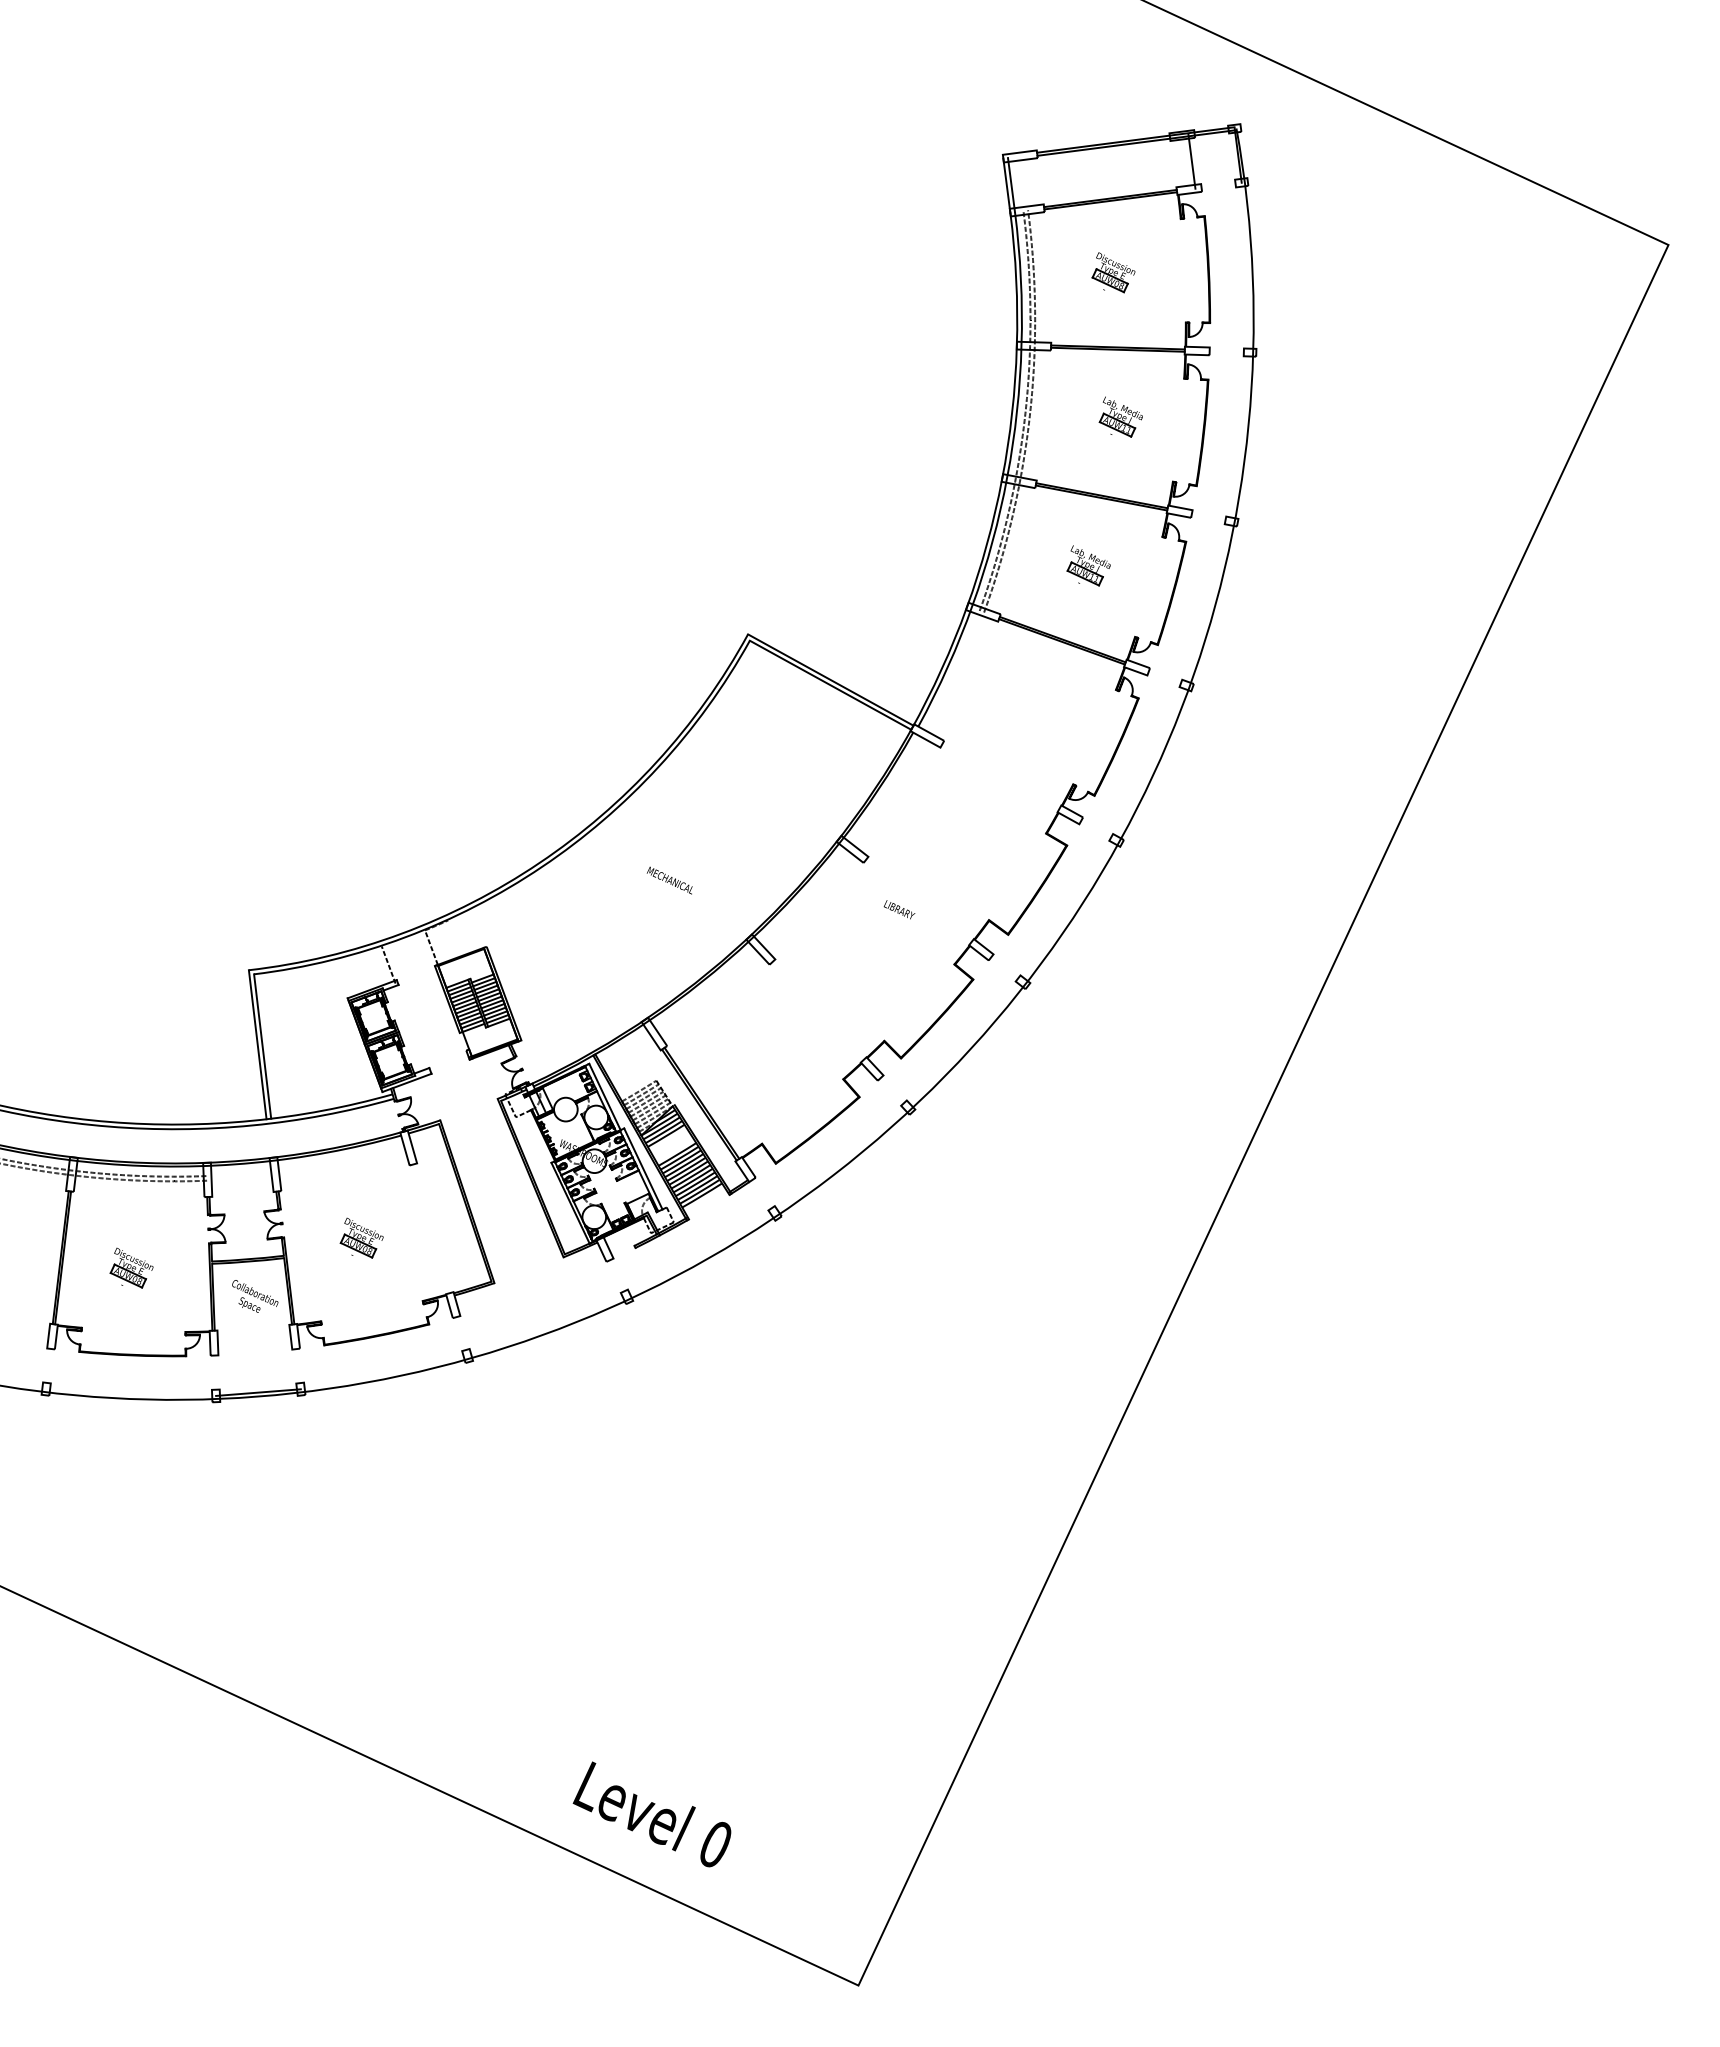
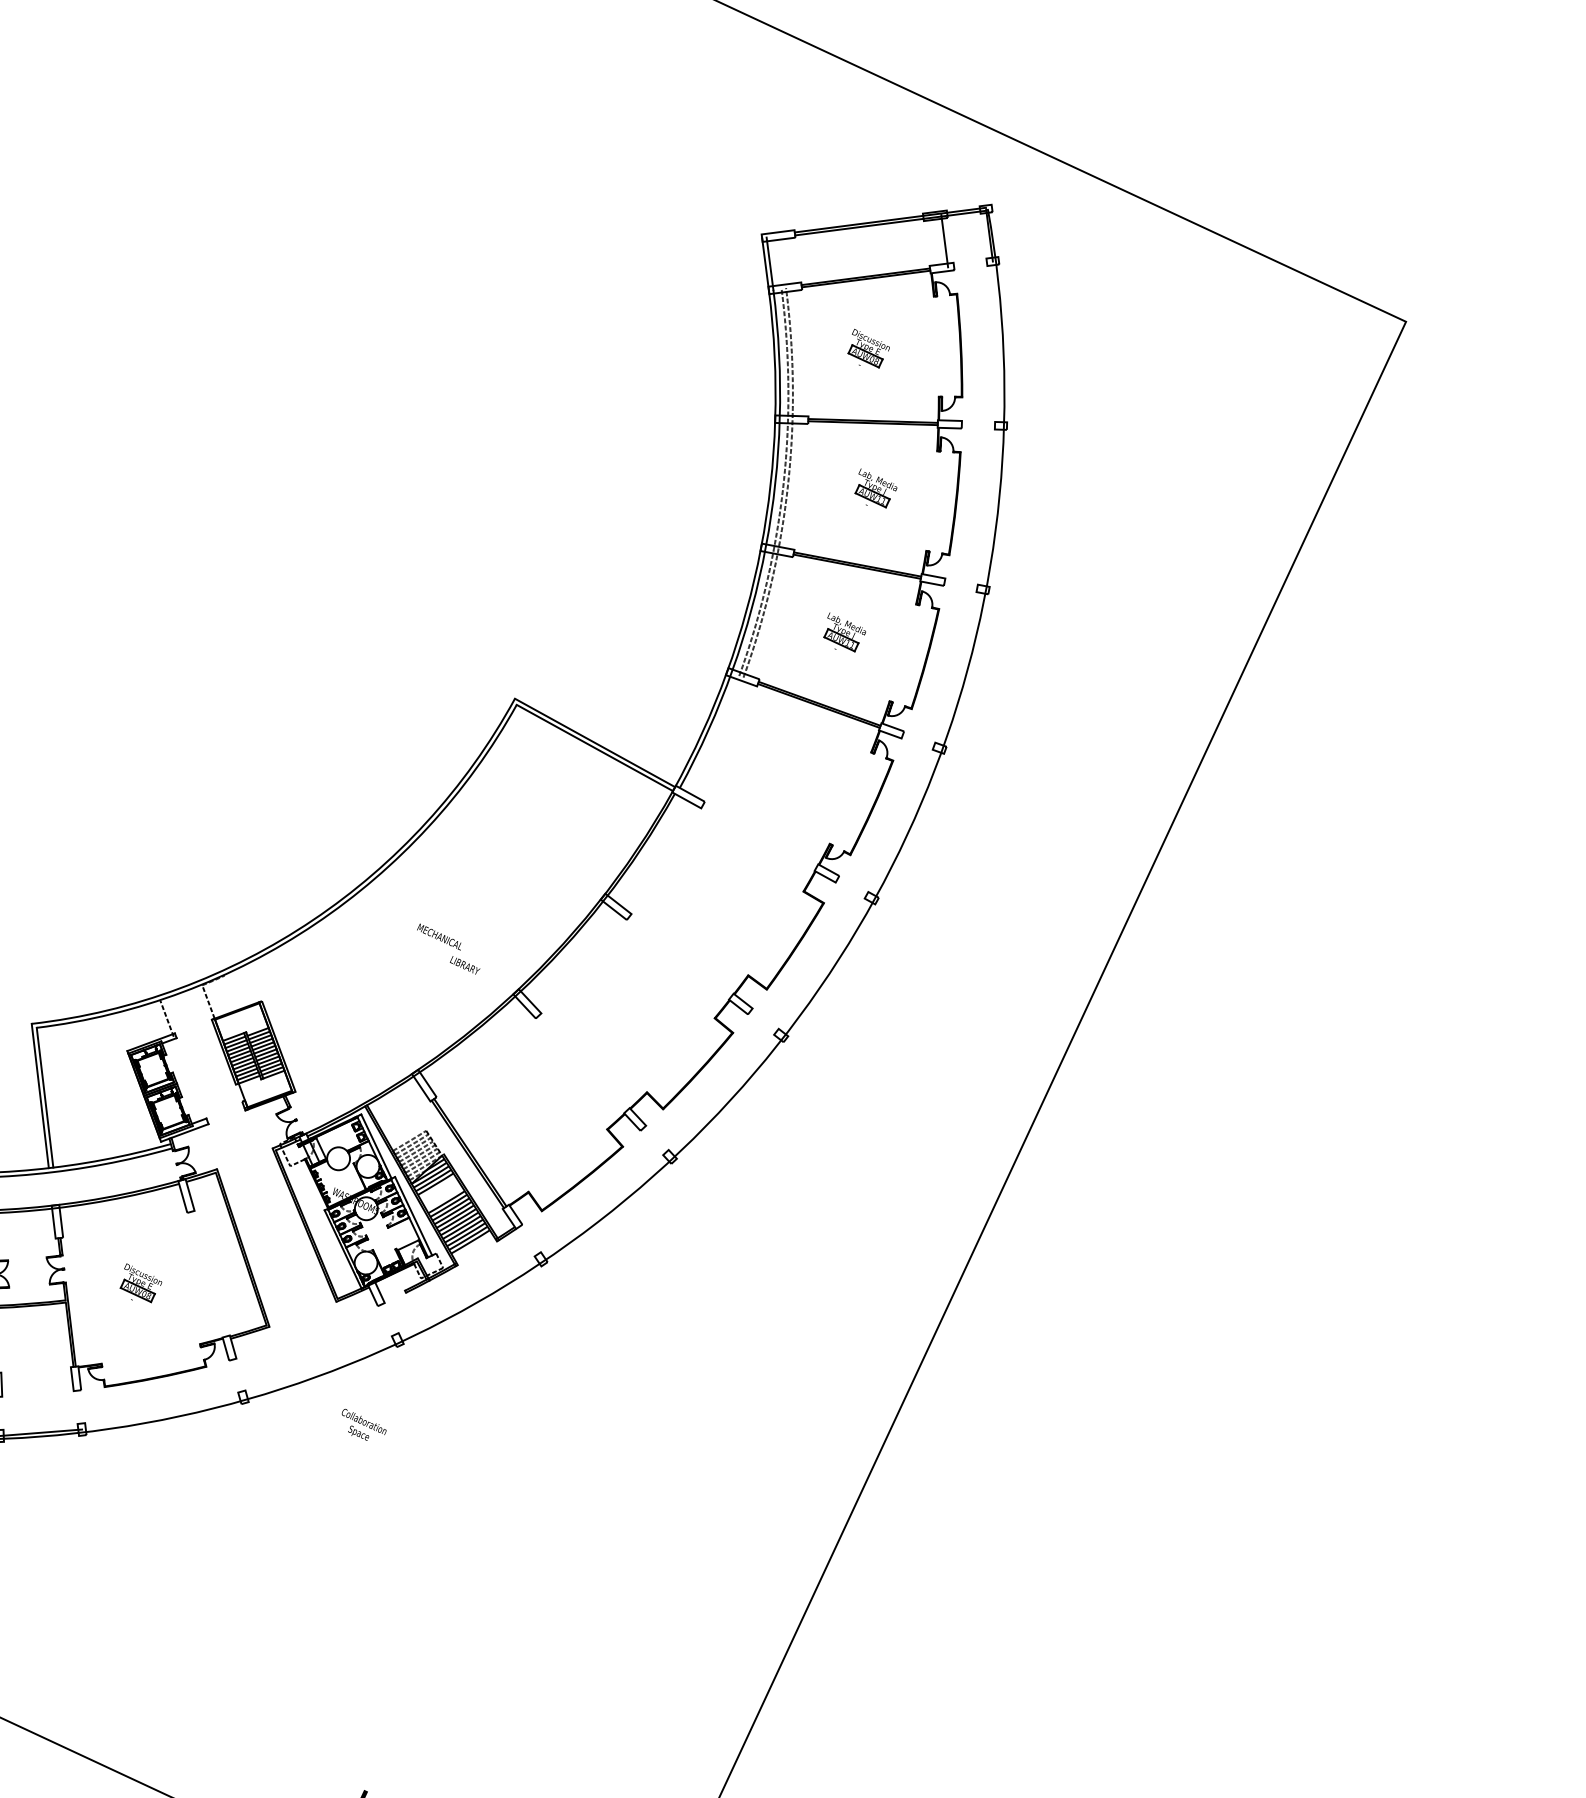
text: (899, 909) -> (465, 965), moved
text: (255, 1296) -> (364, 1424), moved

